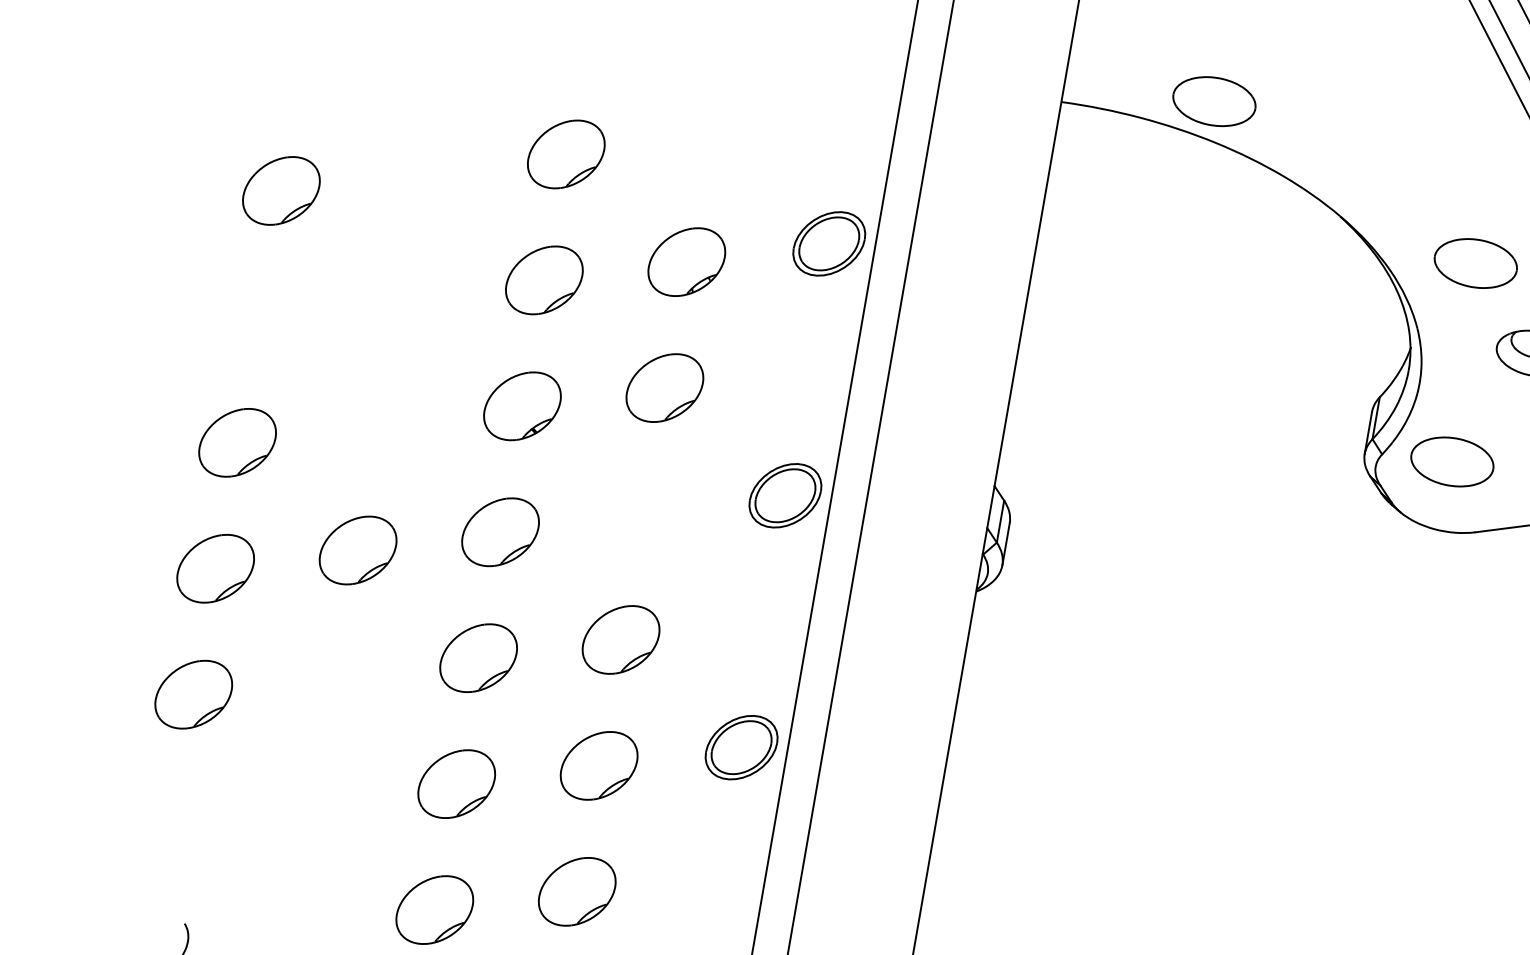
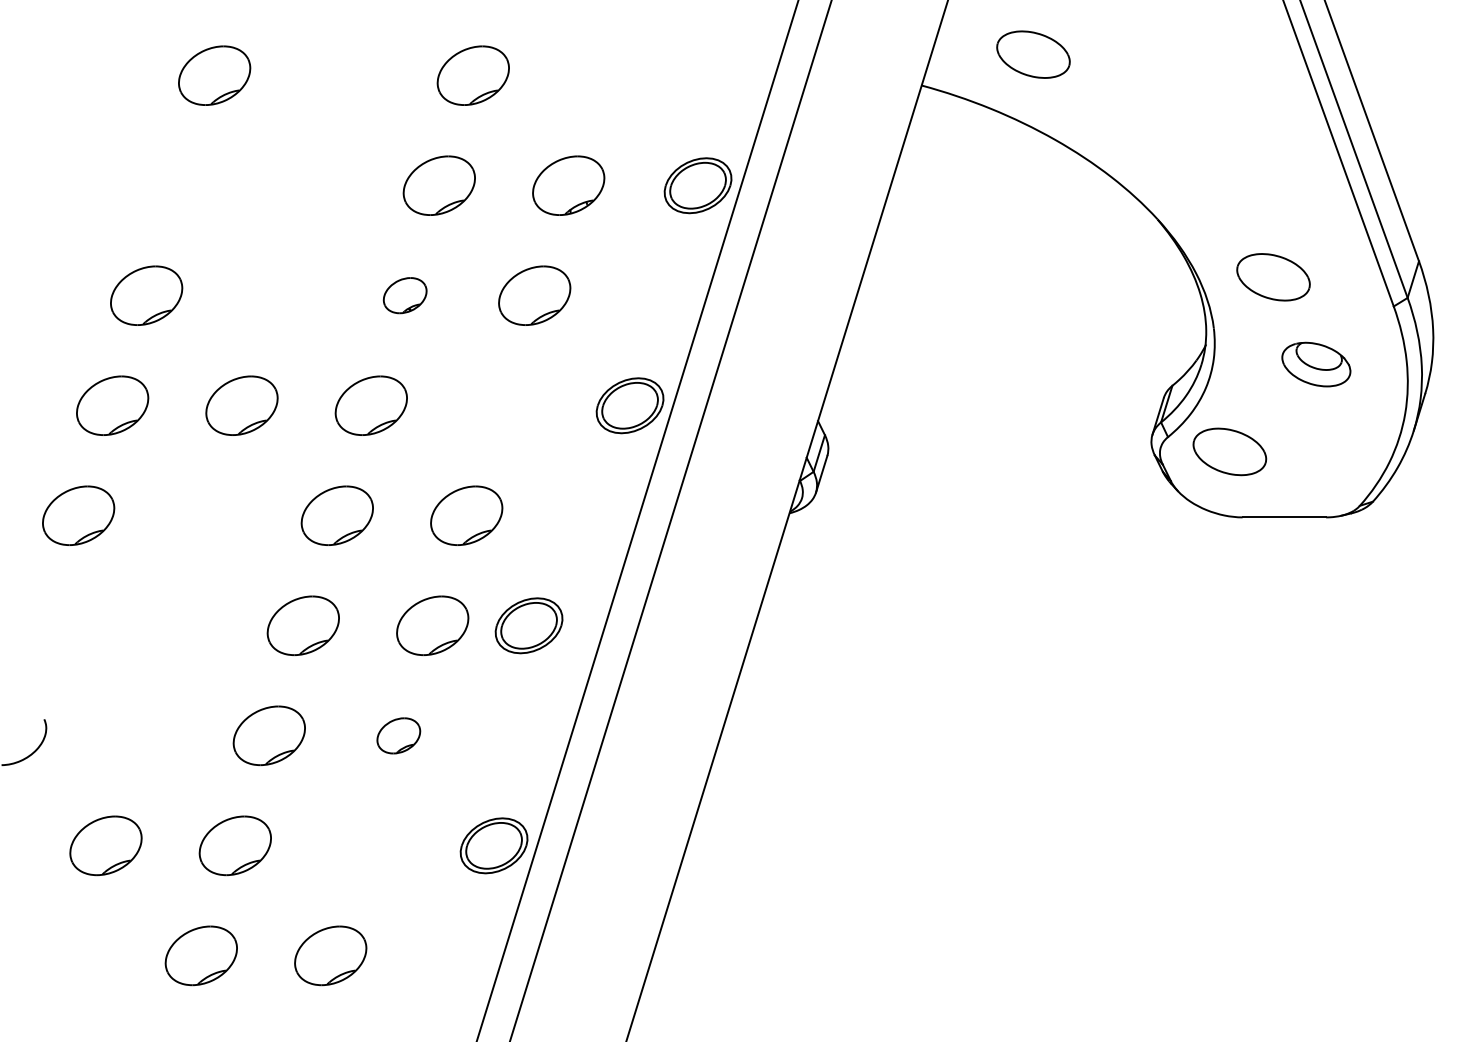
part: (1214, 101) -> (1033, 54), moved
part: (521, 406) -> (404, 295), size x0.6
part: (740, 747) -> (528, 625), moved
part: (576, 891) -> (398, 735), size x0.6

